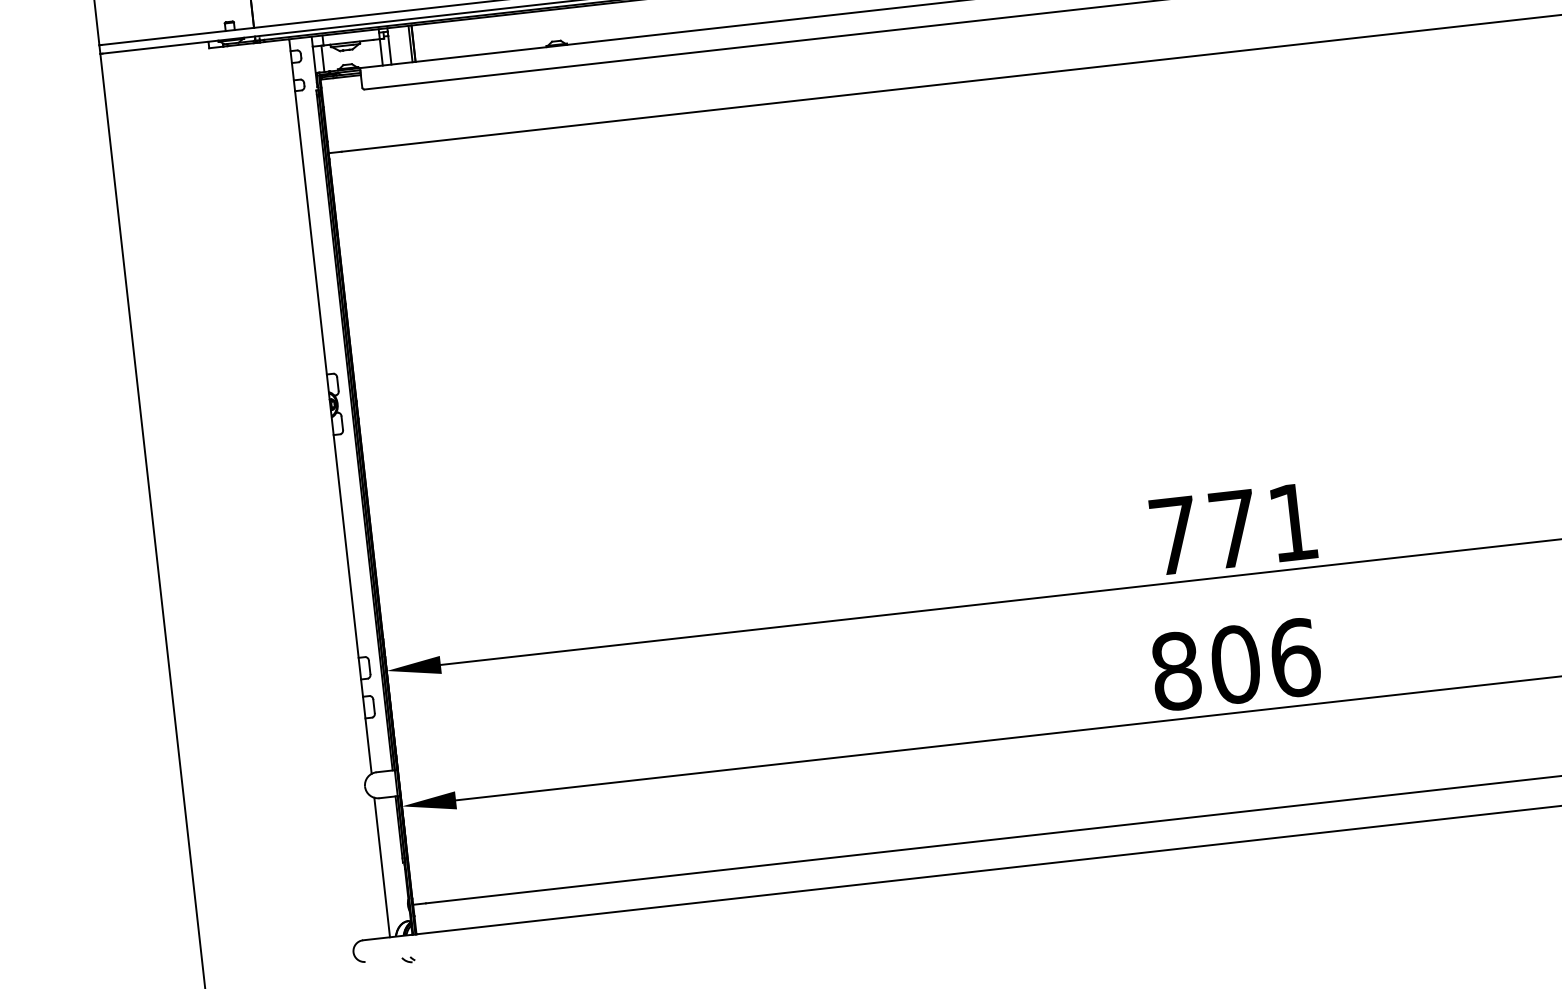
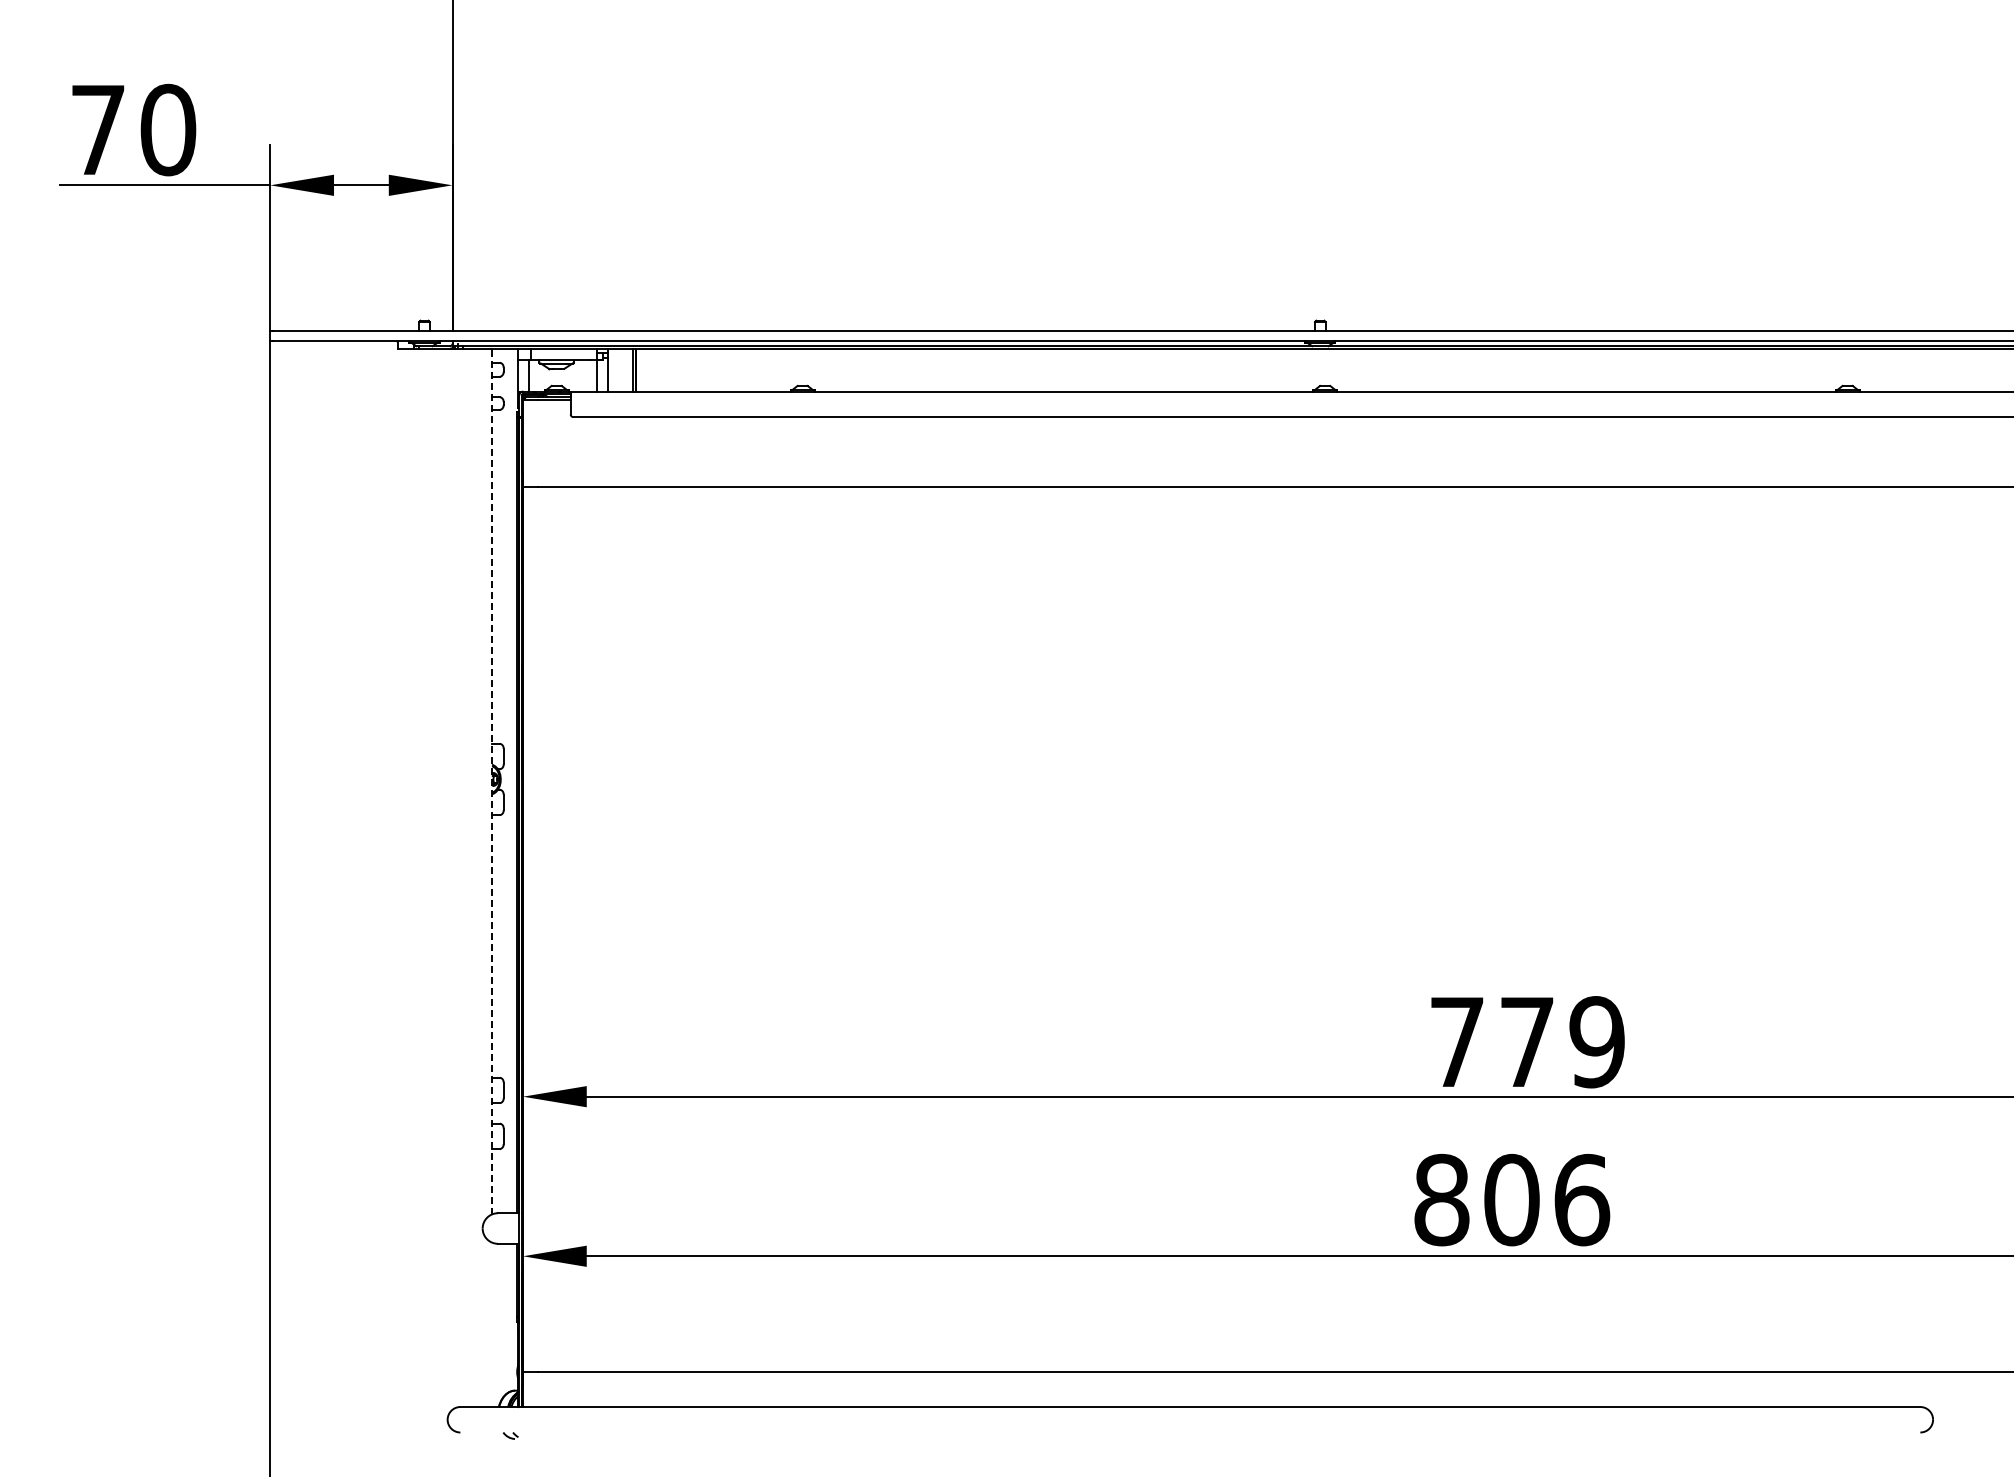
line: (330, 407) -> (492, 782), solid -> dashed
text: (1292, 522) -> (1596, 1042), 771 -> 779
line: (382, 867) -> (492, 1324), removed

